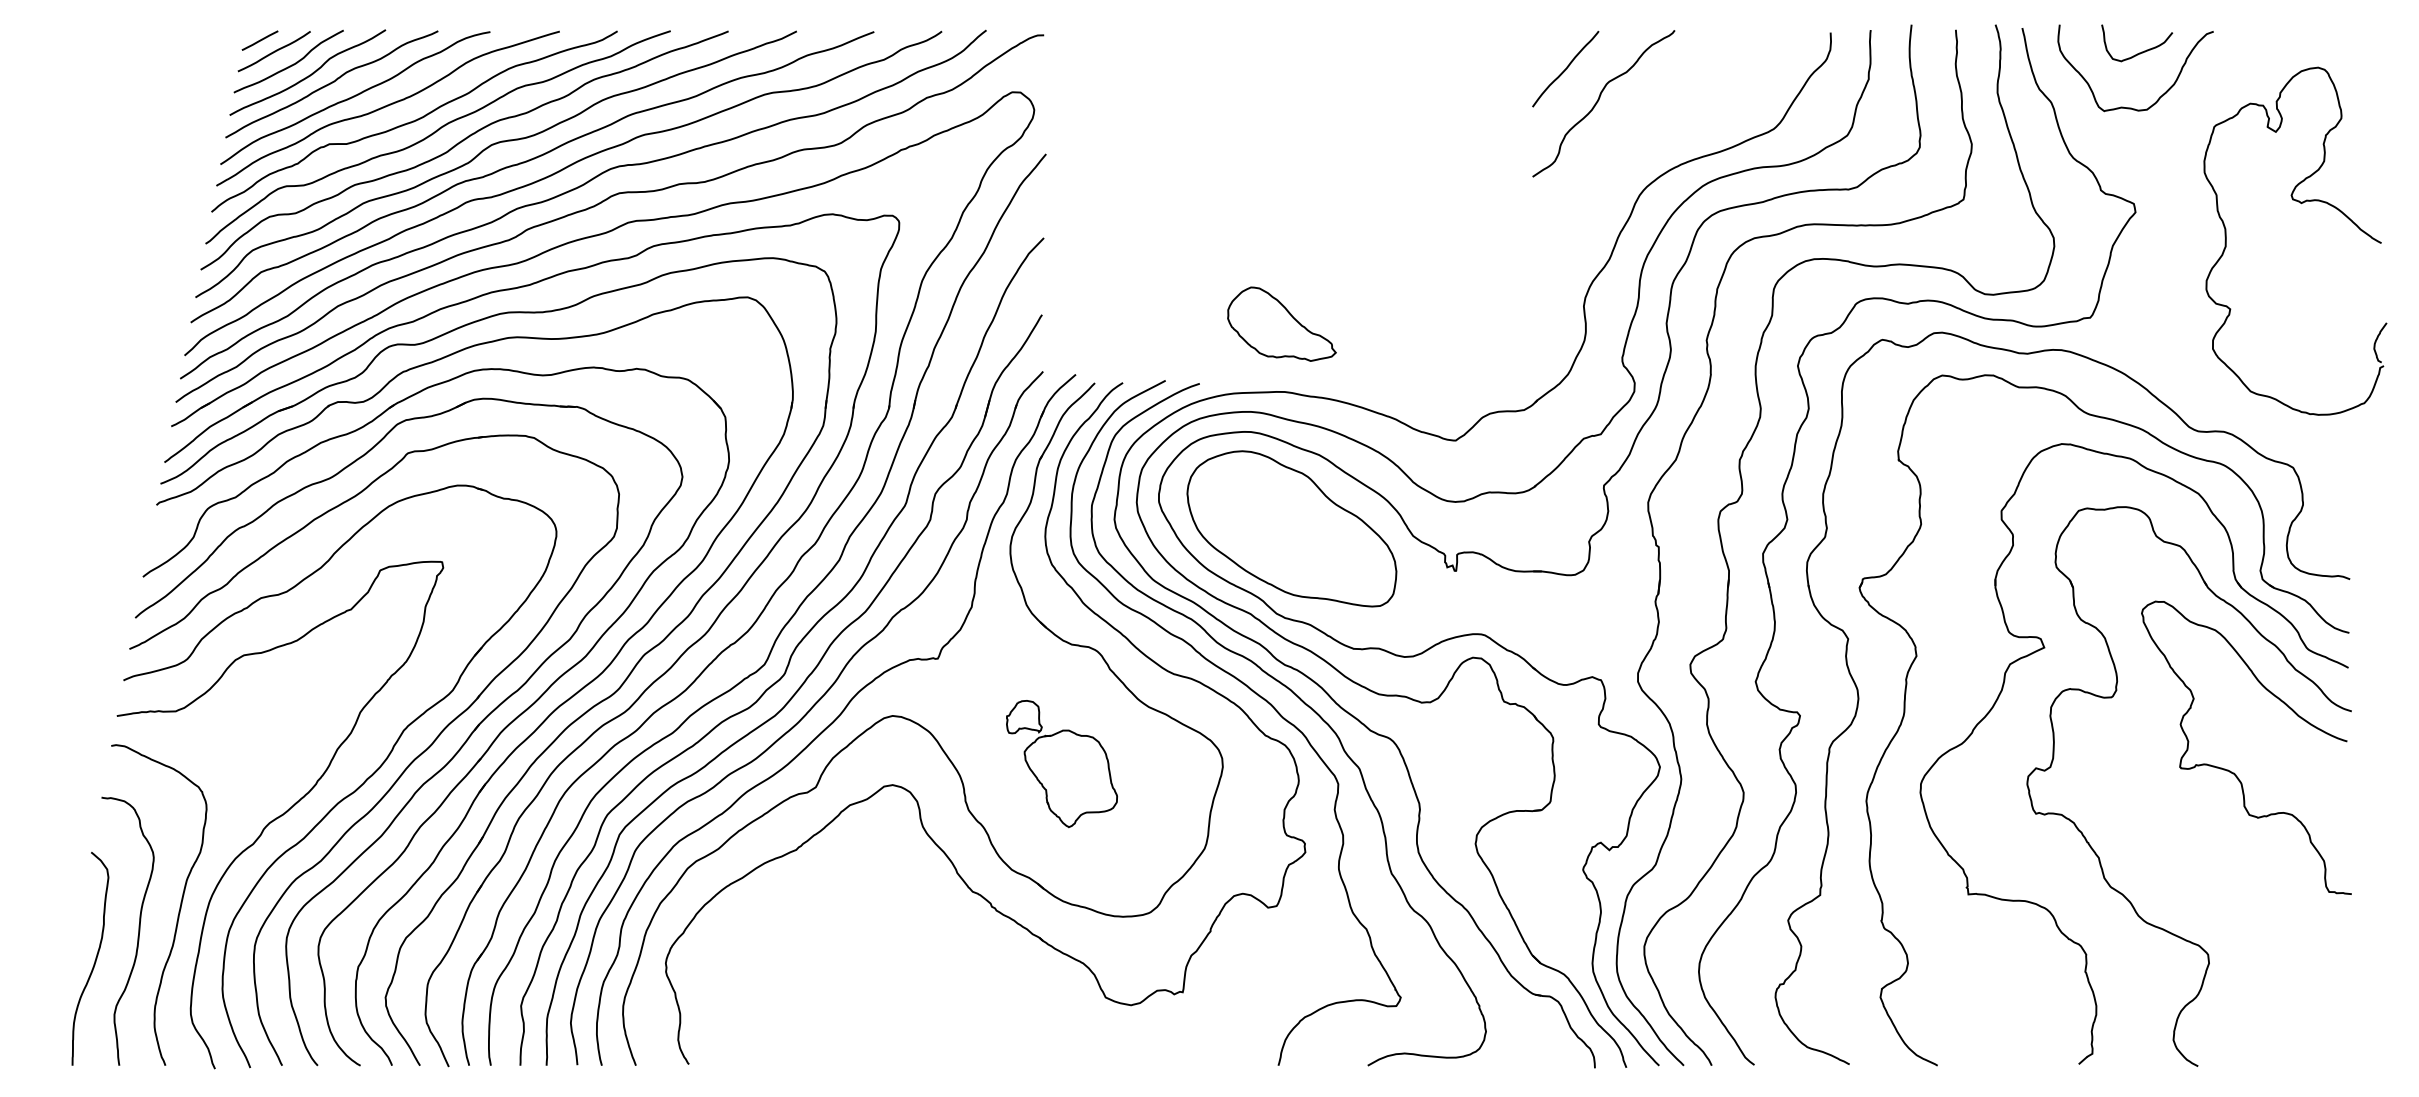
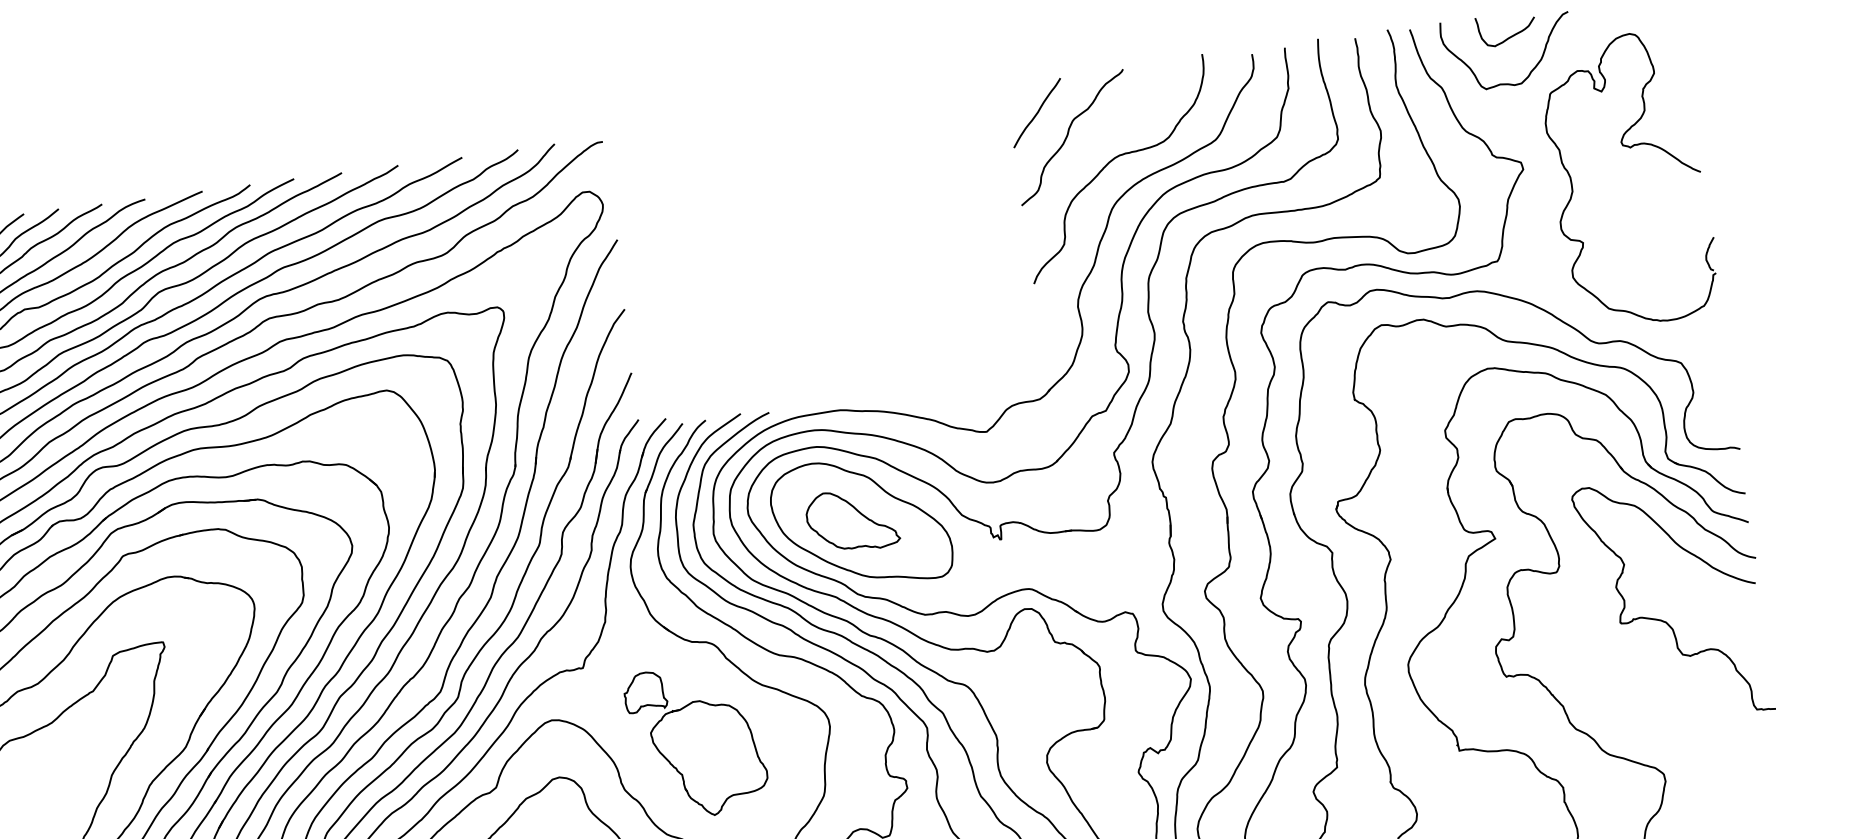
curve: (1647, 138) -> (1112, 161), added
part: (2301, 204) -> (1630, 148), moved
part: (1281, 323) -> (852, 520), moved
part: (1061, 763) -> (696, 741), size x1.43

